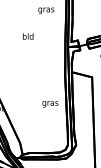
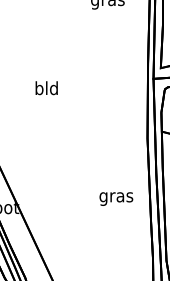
text: (28, 36) -> (47, 88), moved

